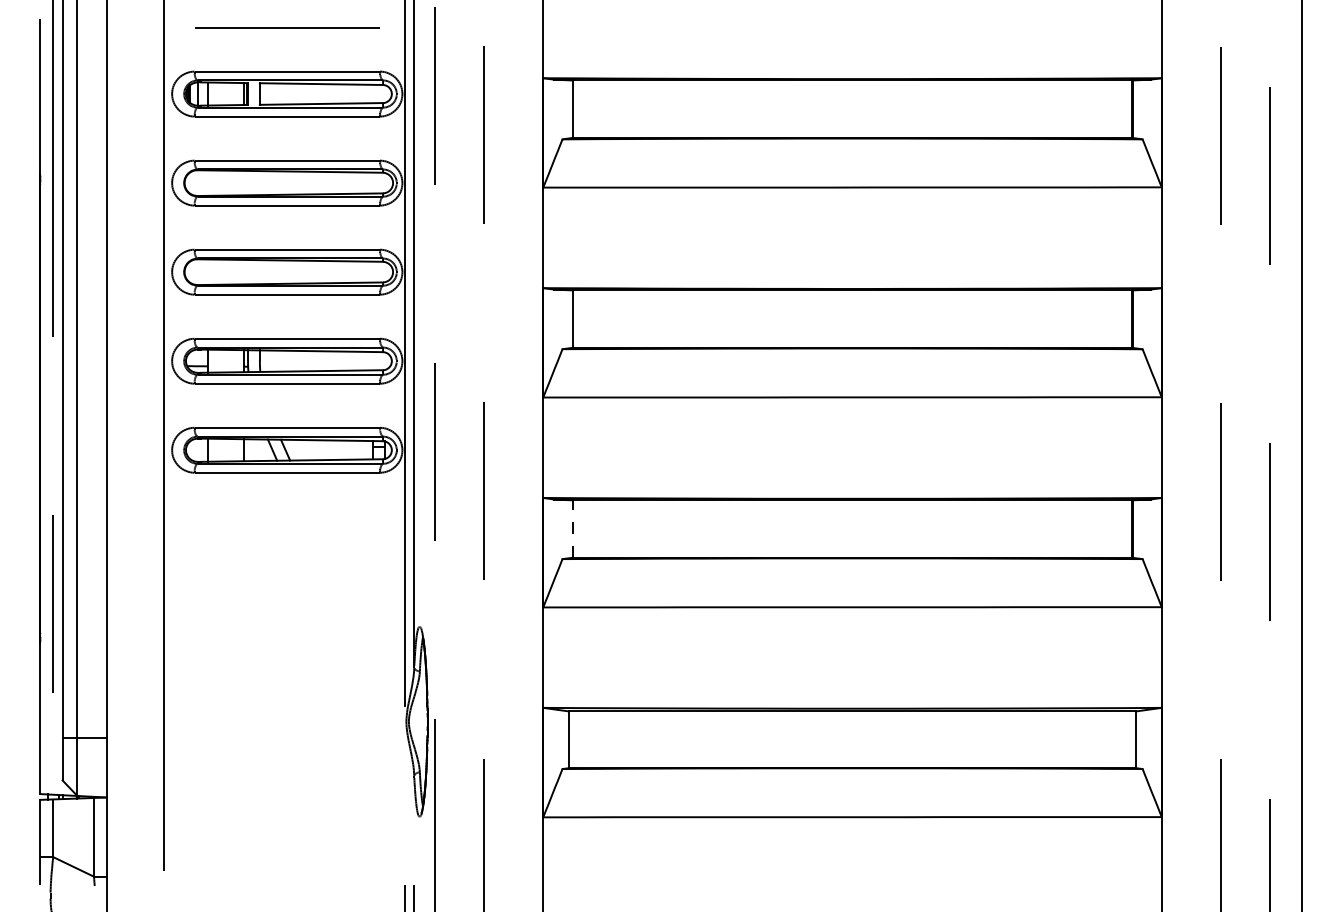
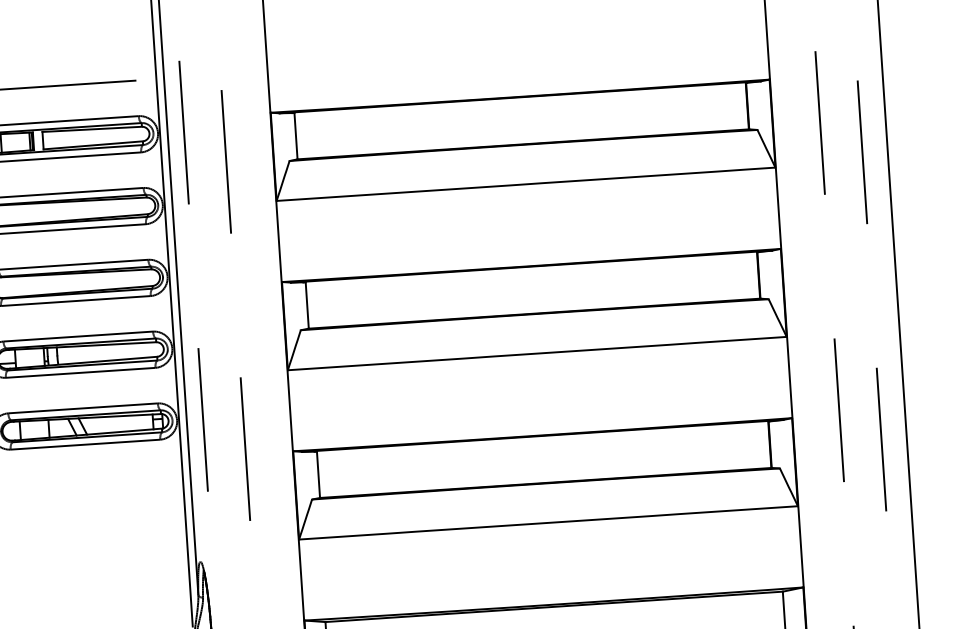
line: (572, 529) -> (318, 475), dashed -> solid

